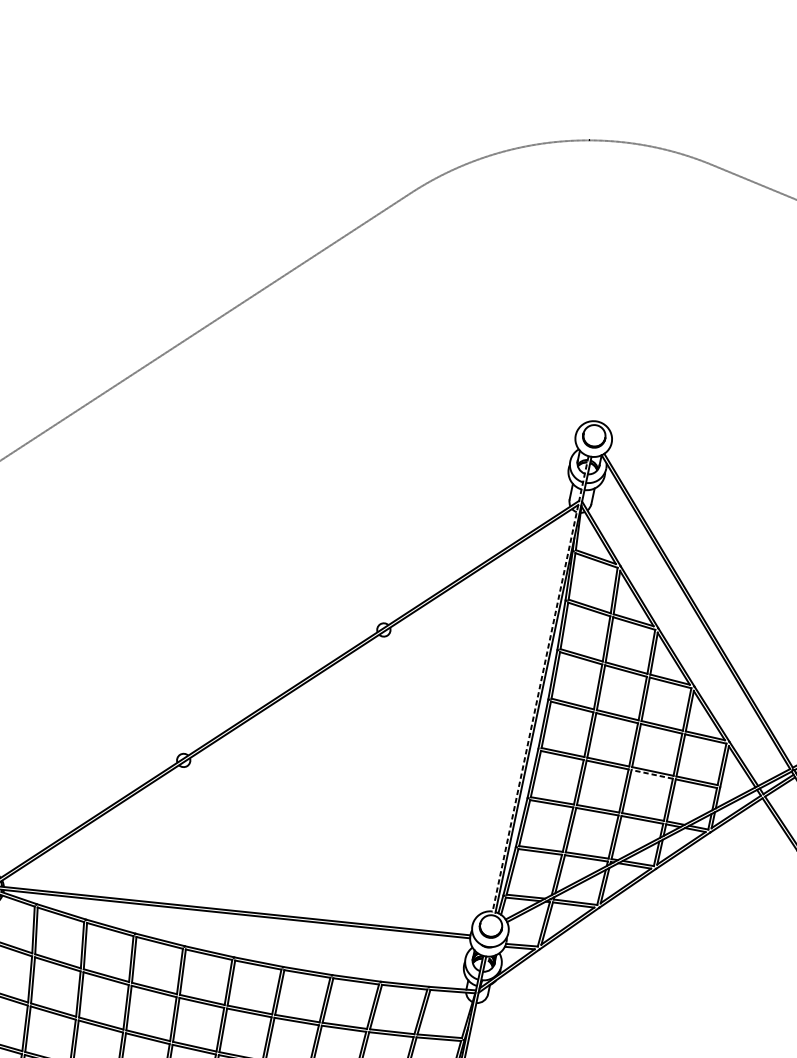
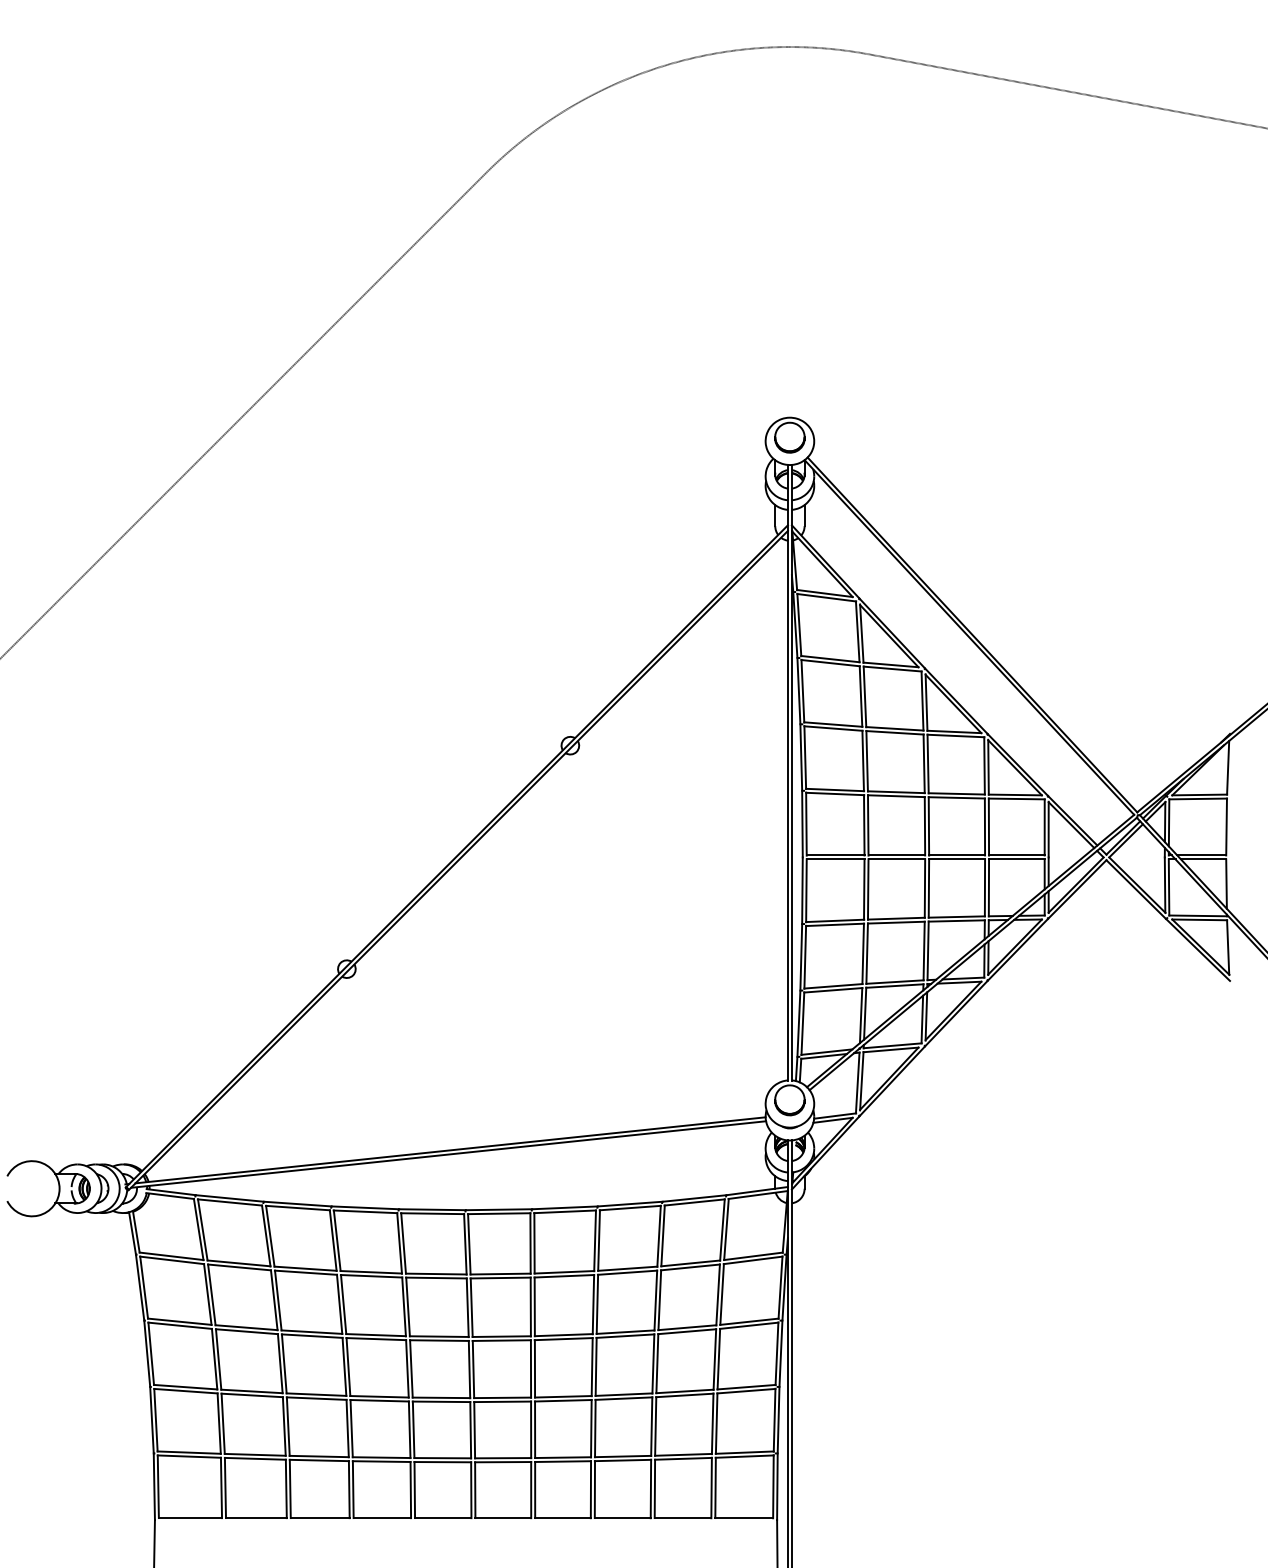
line: (540, 684) -> (787, 773), dashed -> solid
line: (651, 774) -> (956, 859), dashed -> solid

